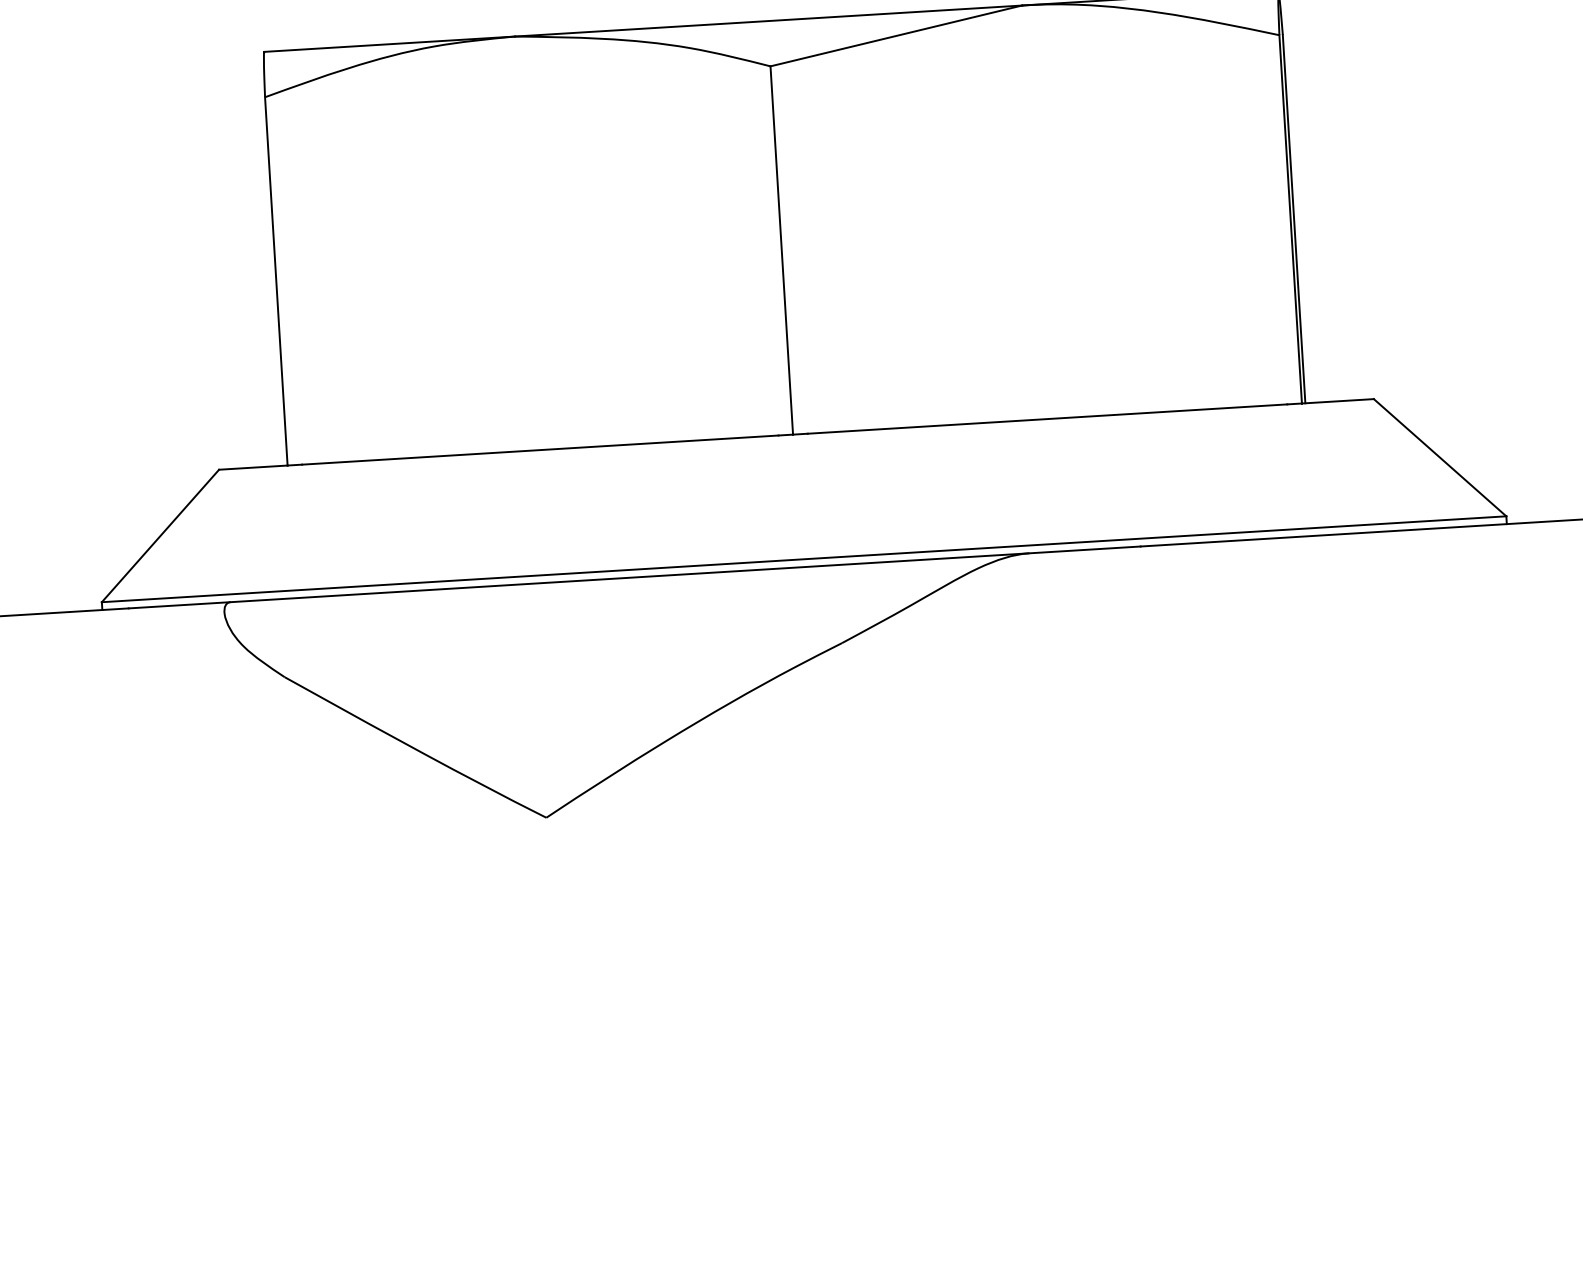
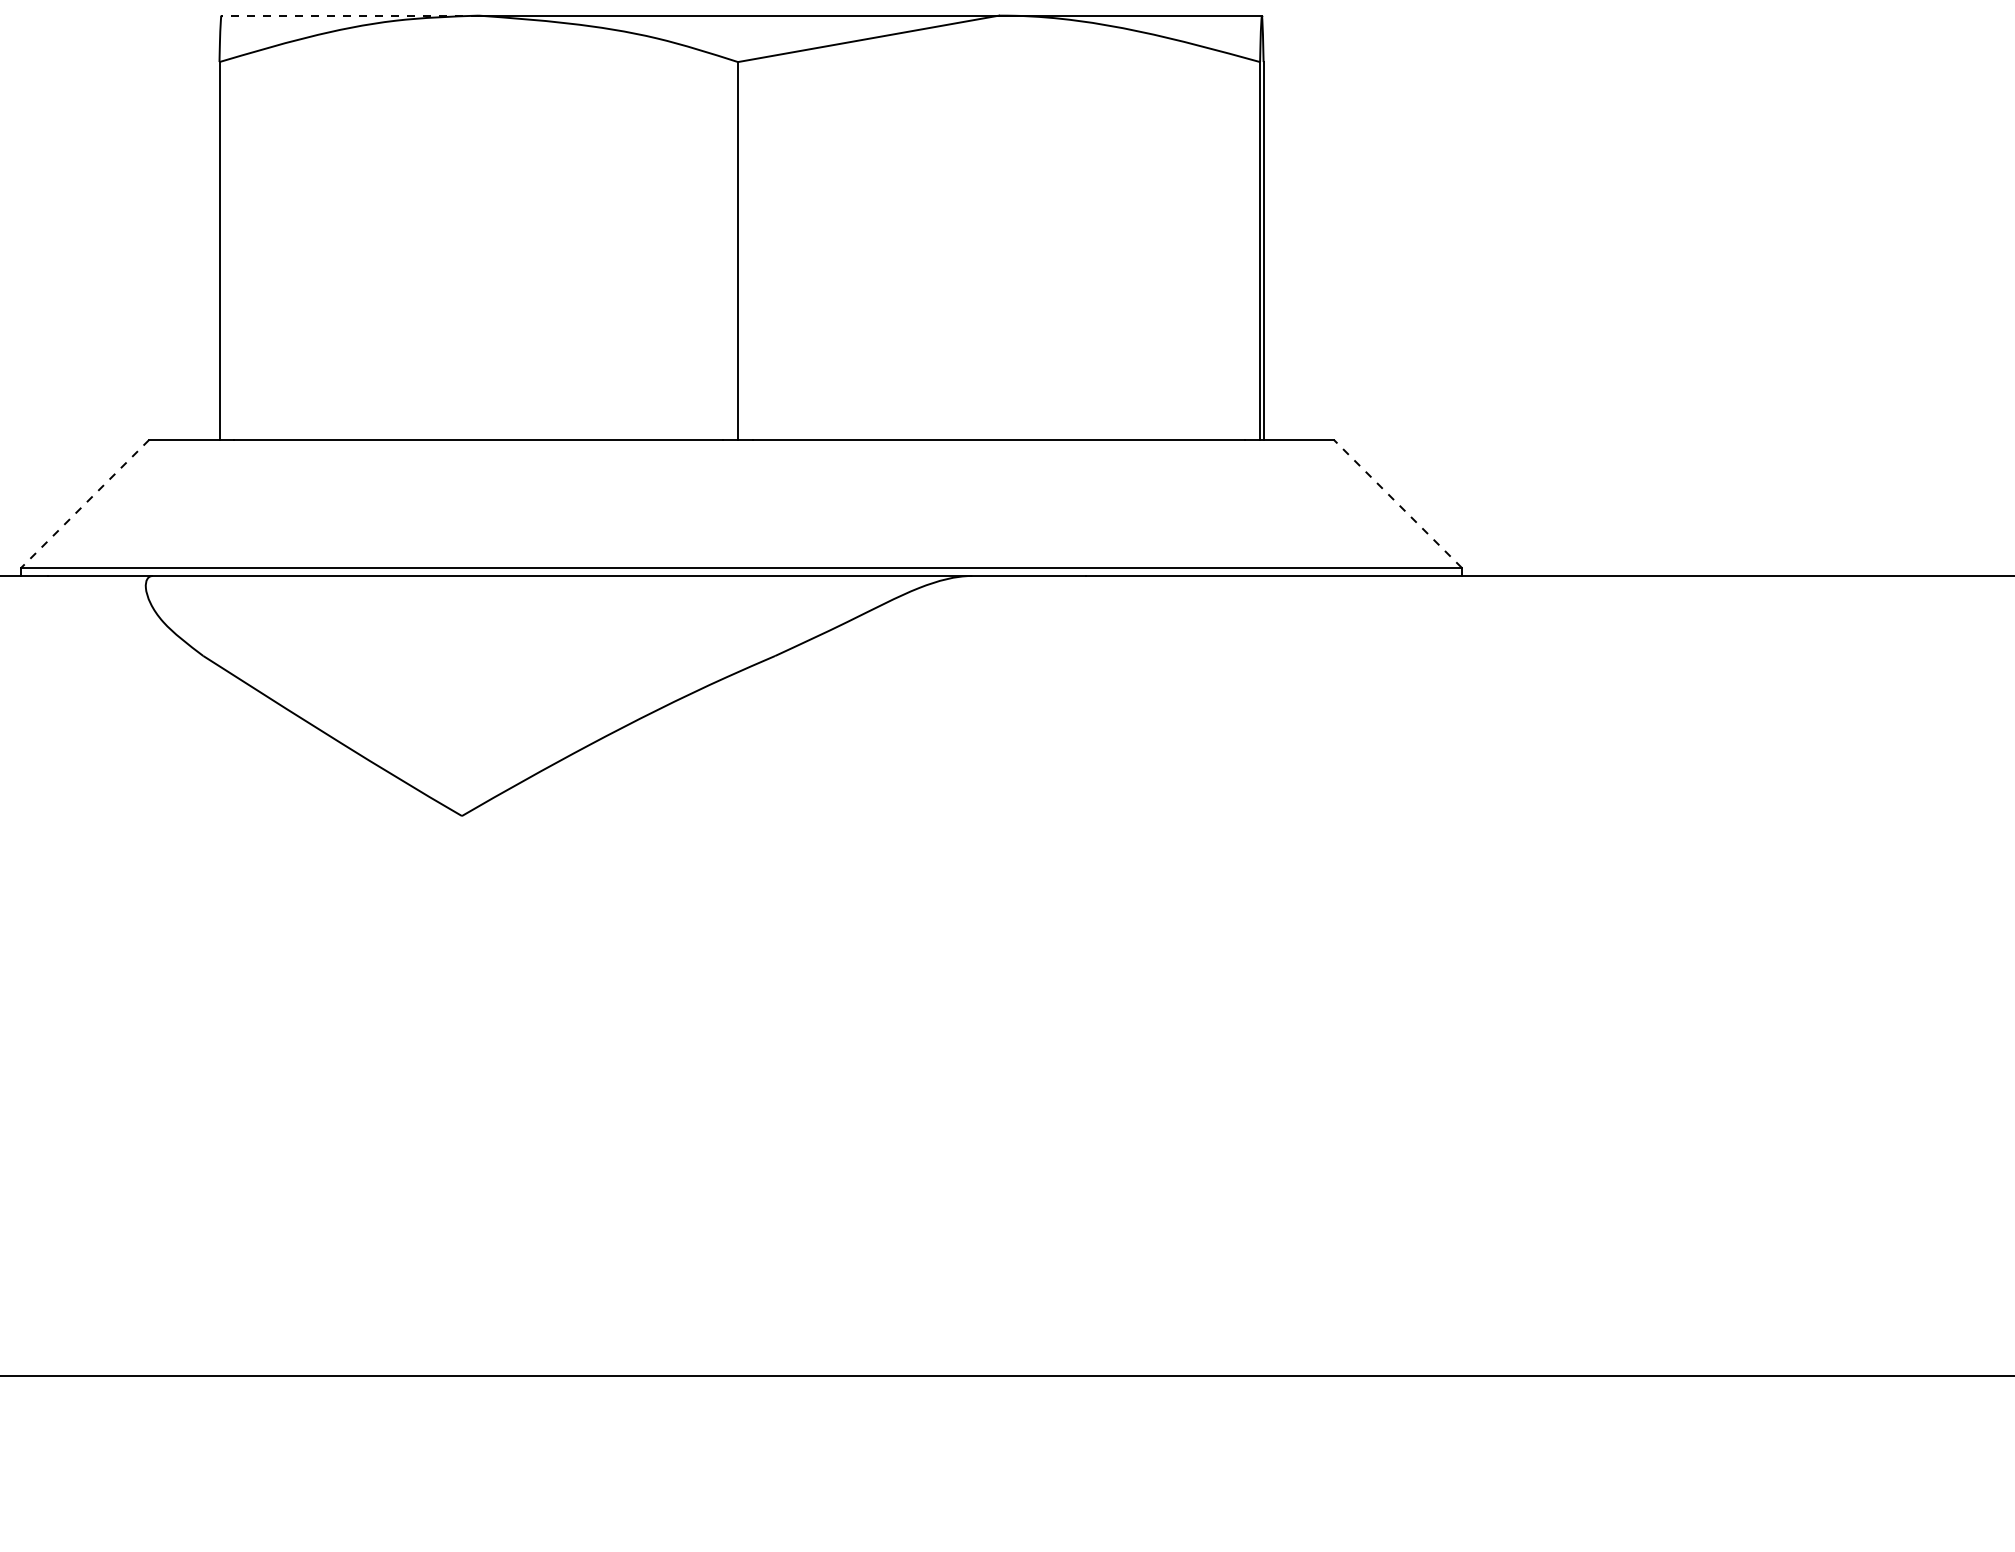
line: (389, 44) -> (350, 15), solid -> dashed
line: (1439, 457) -> (1397, 503), solid -> dashed
line: (160, 535) -> (85, 503), solid -> dashed

